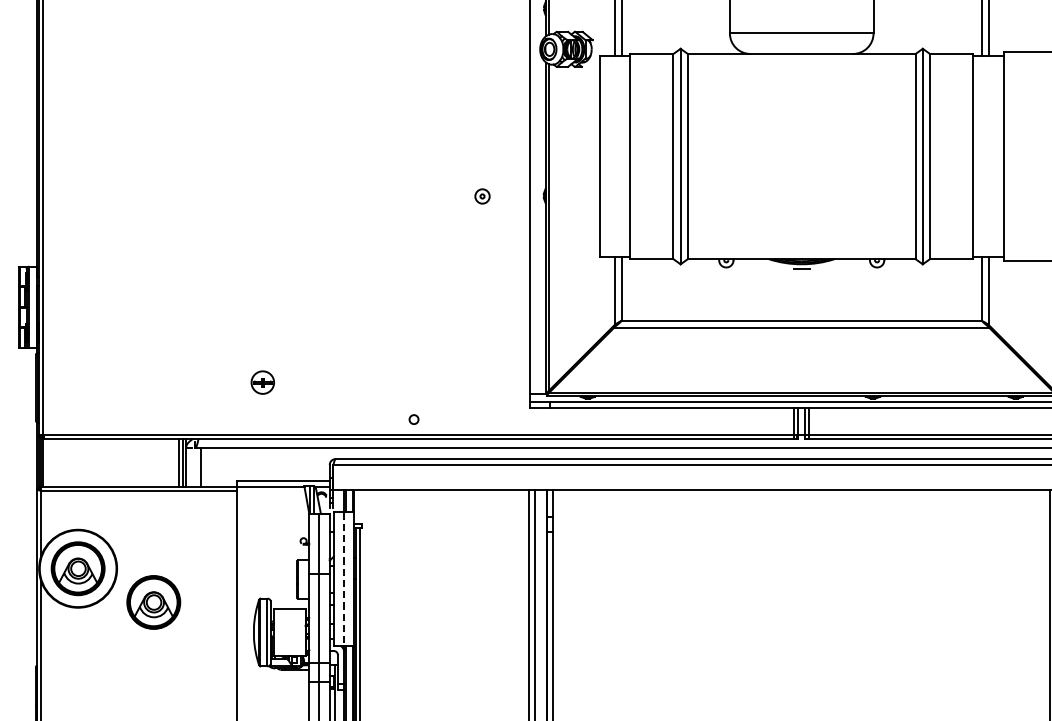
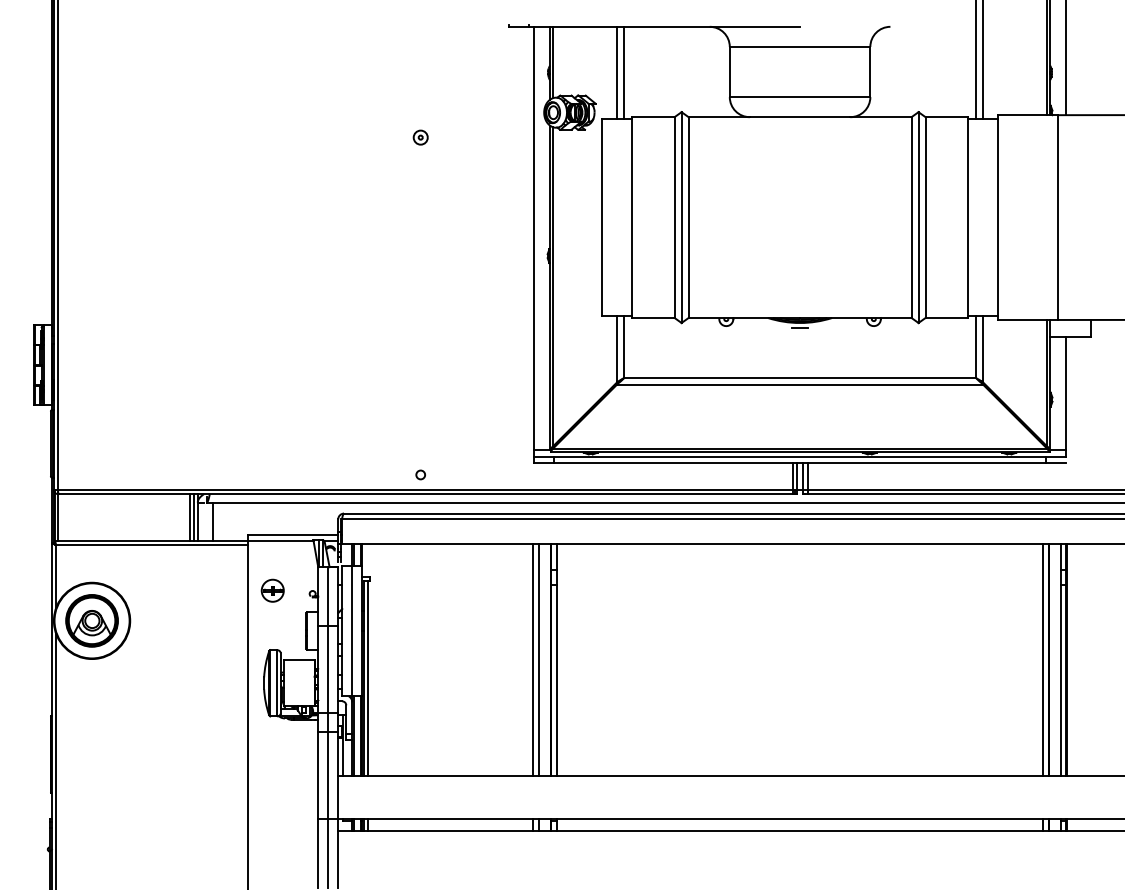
part: (482, 196) -> (420, 137), moved
part: (262, 382) -> (272, 590), moved
line: (344, 579) -> (352, 631), dashed -> solid
part: (153, 602) -> (165, 653), removed

